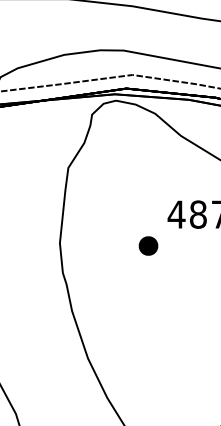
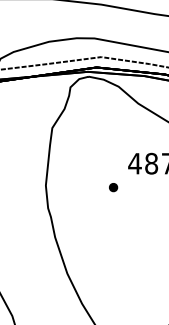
part: (148, 245) -> (113, 187), size x0.62

